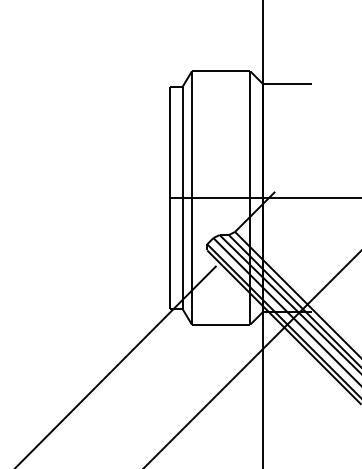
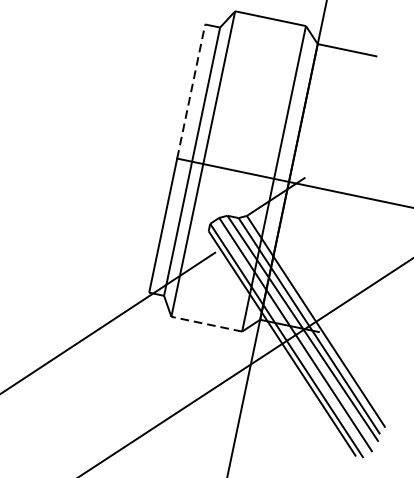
line: (170, 142) -> (191, 91), solid -> dashed
line: (220, 324) -> (205, 323), solid -> dashed

